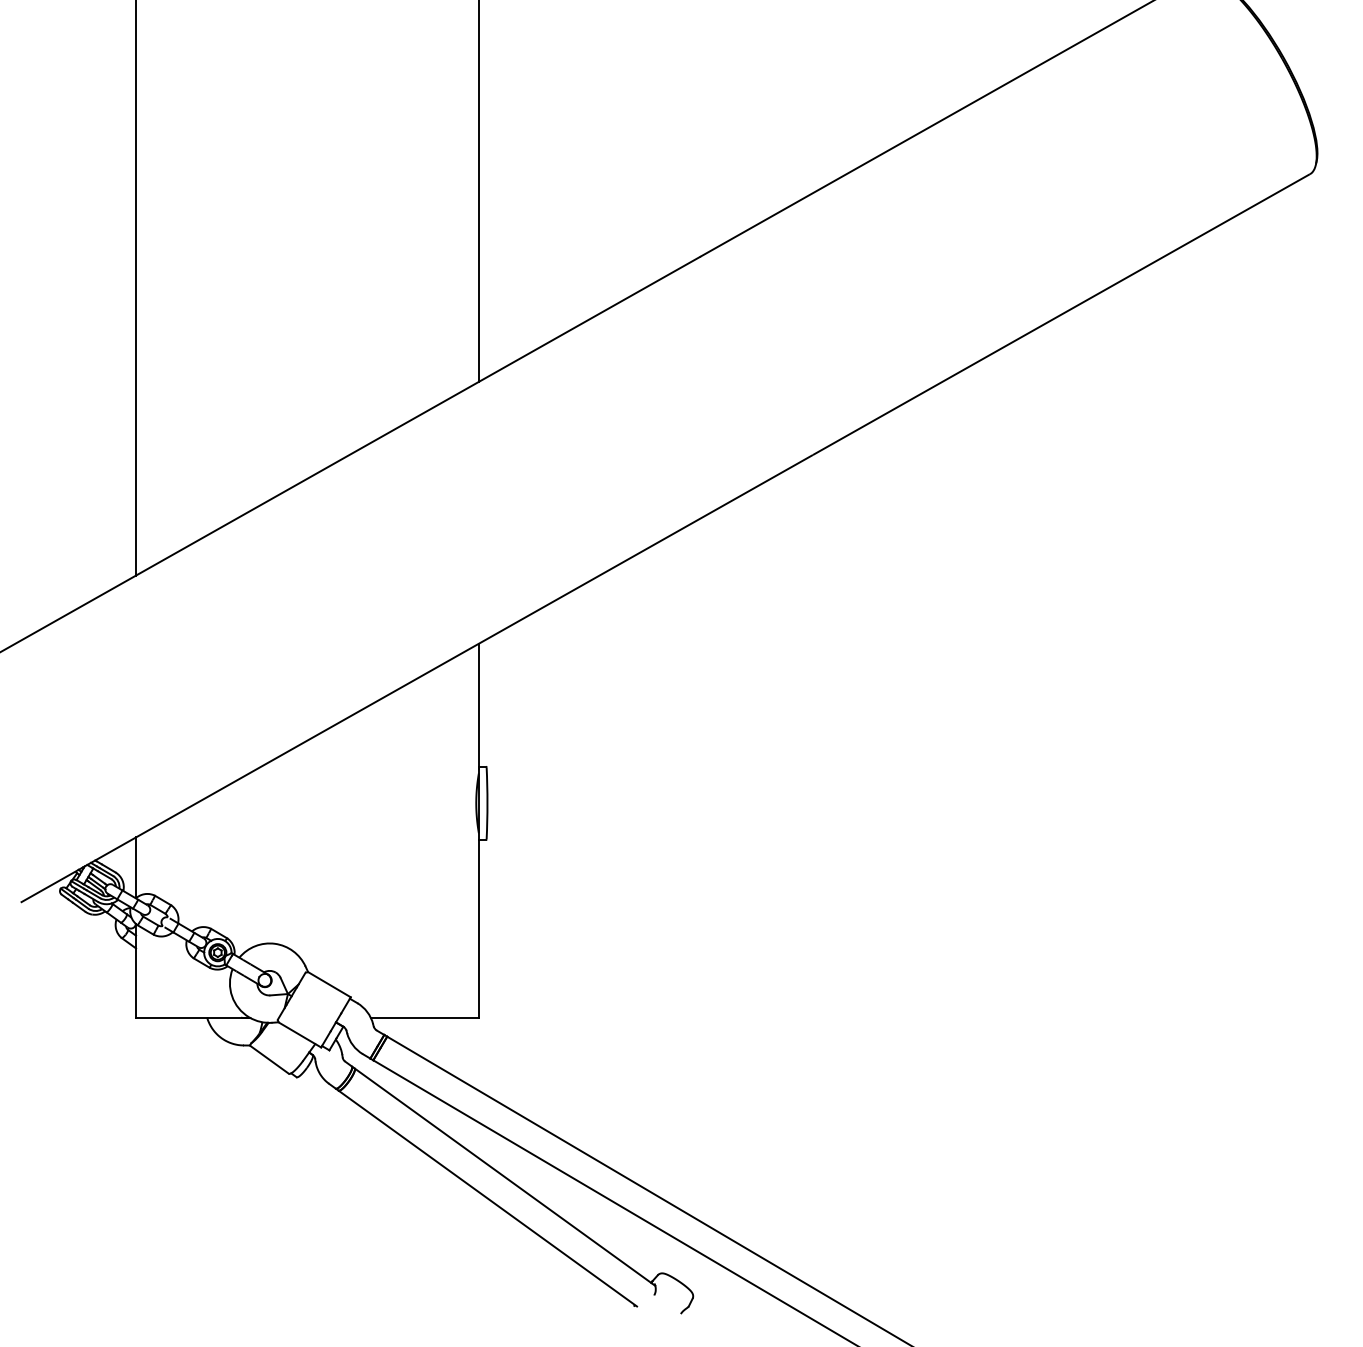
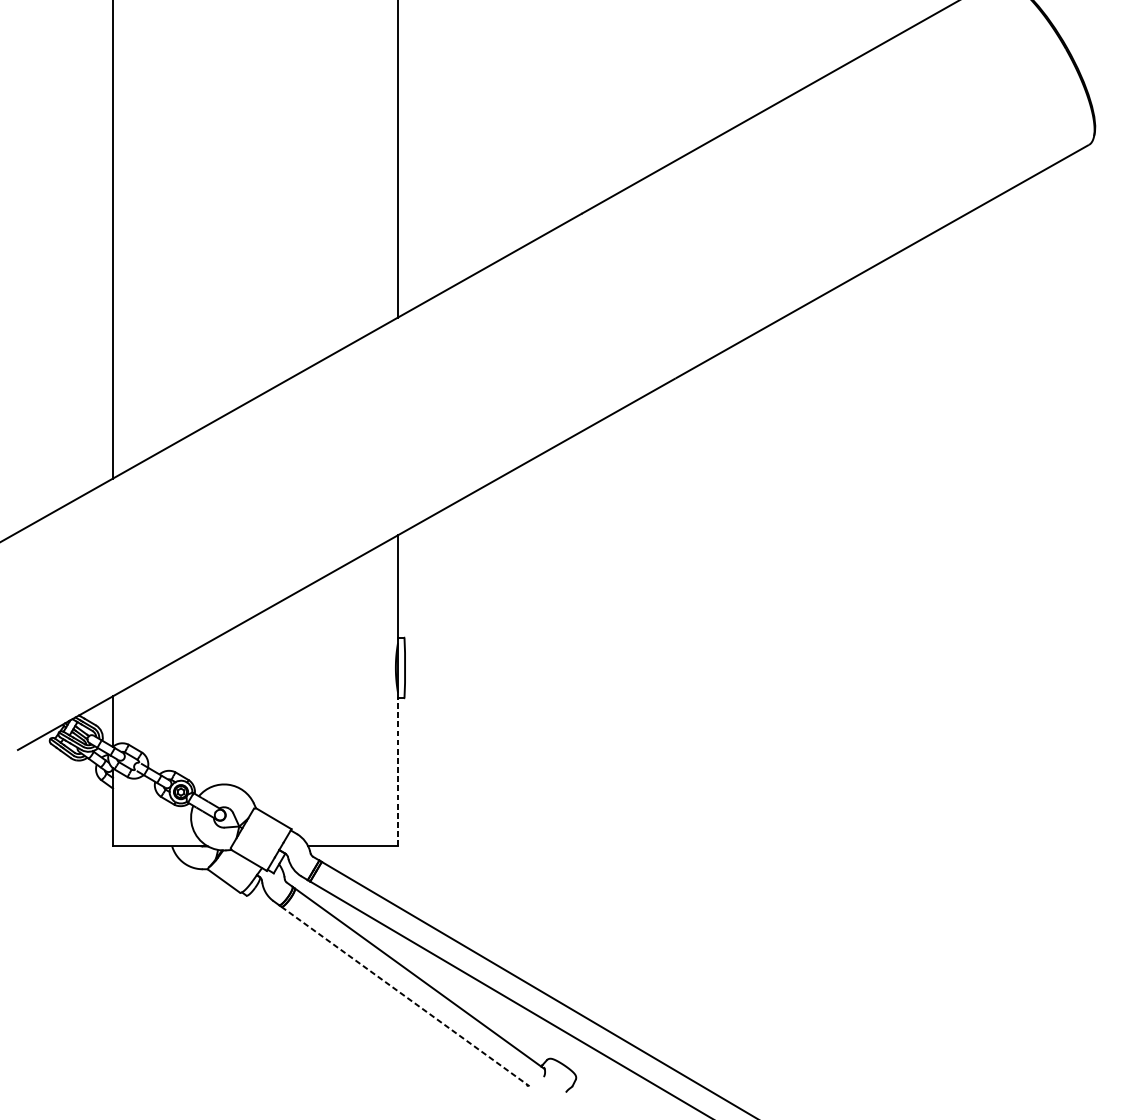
line: (478, 928) -> (397, 772), solid -> dashed
line: (488, 1198) -> (406, 996), solid -> dashed

